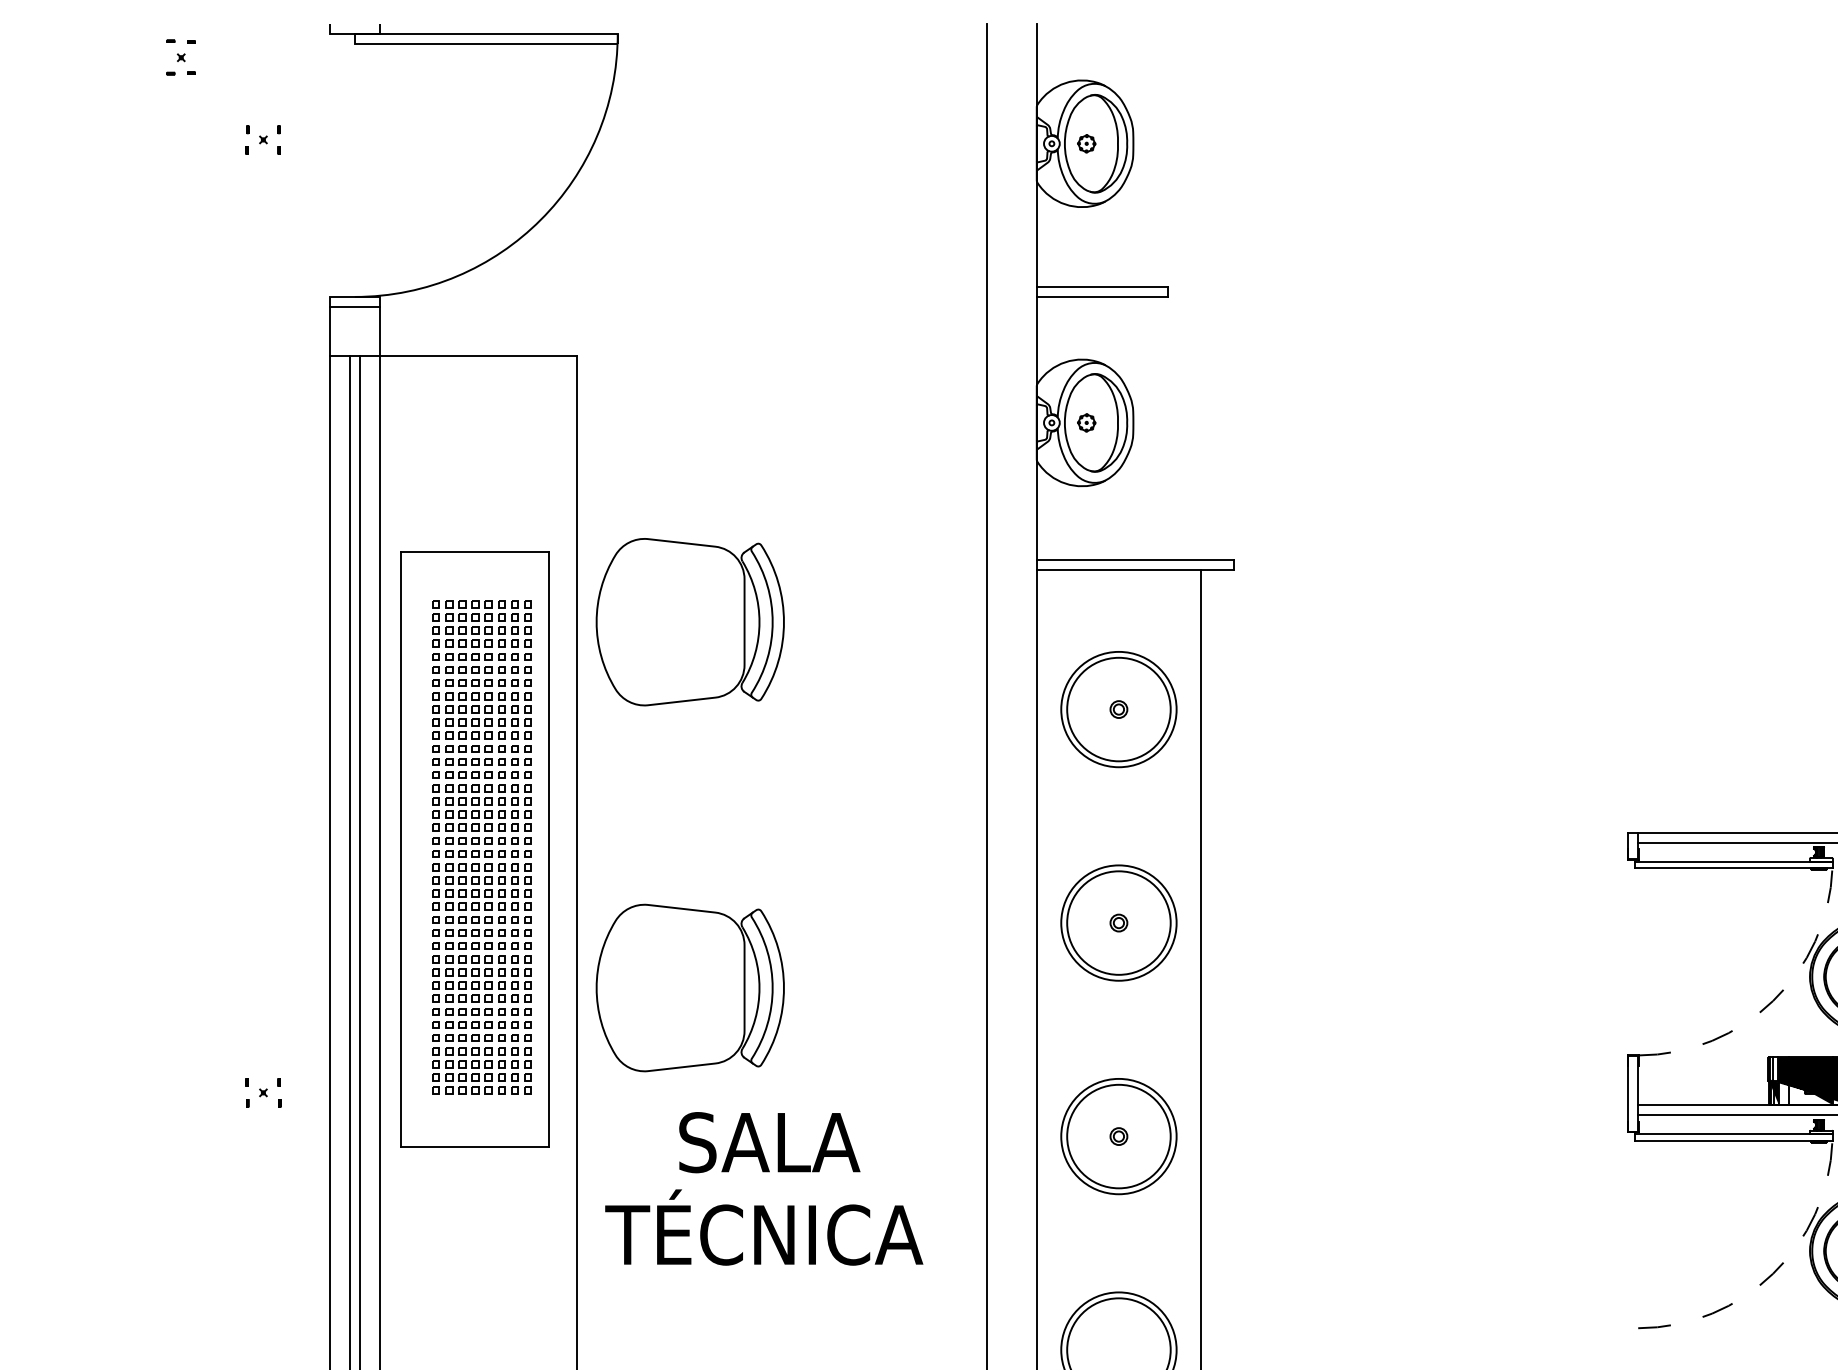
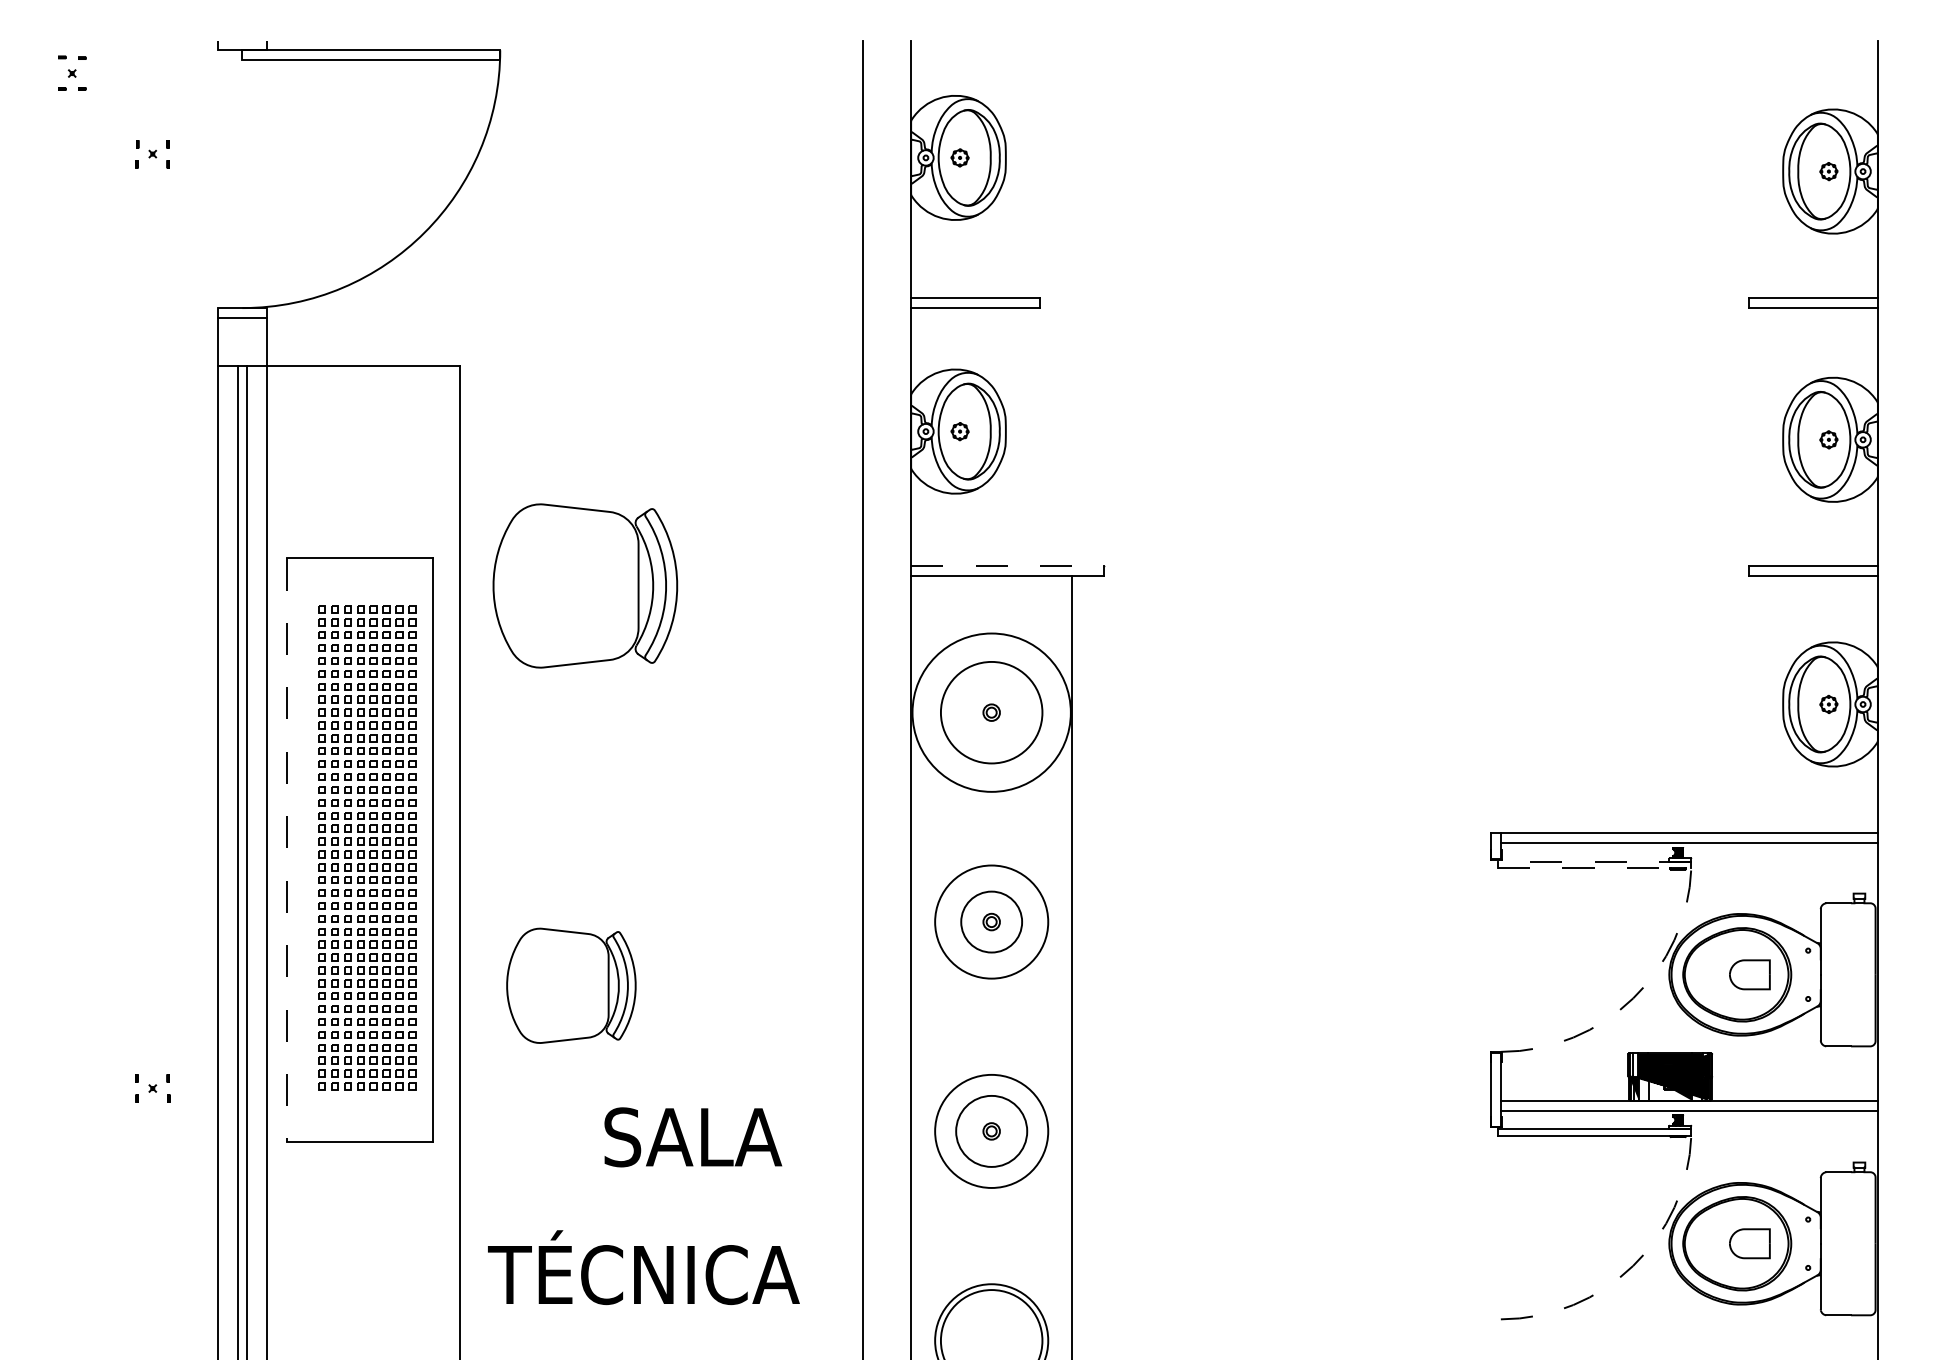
line: (1135, 559) -> (1007, 565), solid -> dashed
part: (690, 621) -> (585, 585), moved
circle: (1118, 709) -> (991, 712), size x1.4
line: (400, 850) -> (287, 850), solid -> dashed
line: (1733, 861) -> (1594, 861), solid -> dashed
line: (1733, 868) -> (1594, 868), solid -> dashed
circle: (1118, 922) -> (991, 921), size x0.6
part: (690, 987) -> (571, 985), size x0.7
circle: (1118, 1136) -> (991, 1131), size x0.7
text: (769, 1142) -> (693, 1137), moved
text: (763, 1227) -> (643, 1267), moved

